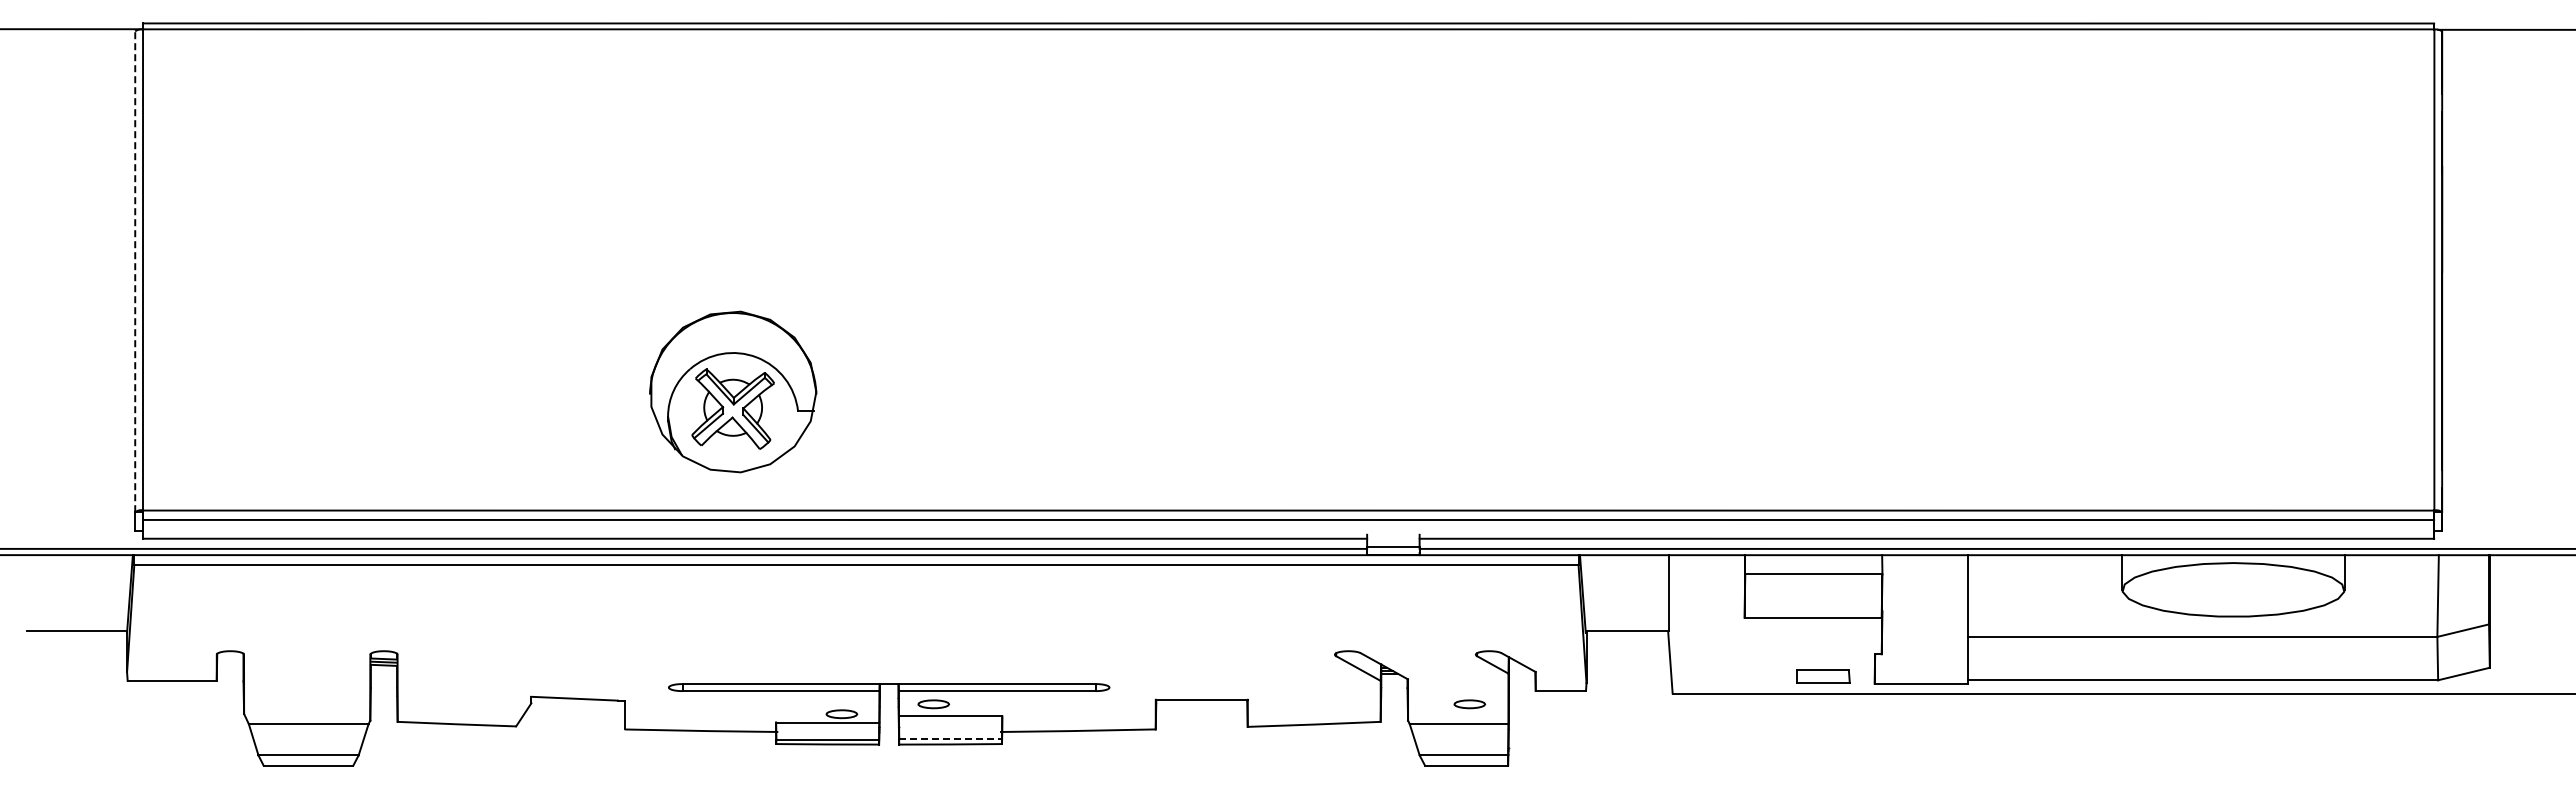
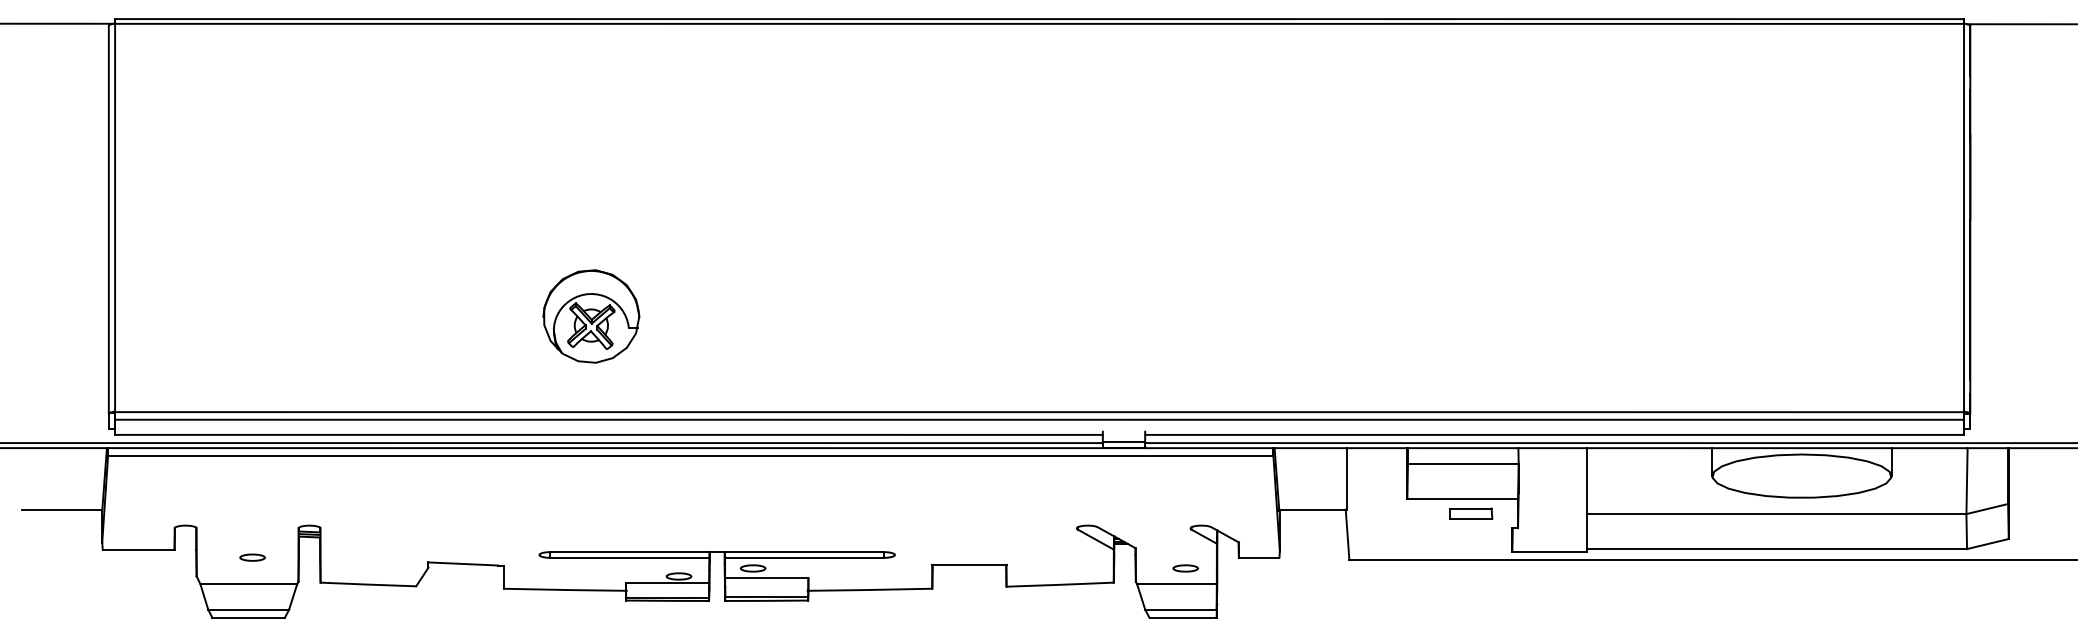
line: (135, 271) -> (109, 219), dashed -> solid
part: (733, 391) -> (591, 316), size x0.71
part: (1823, 676) -> (1471, 513), moved
part: (313, 690) -> (252, 557), added
line: (951, 739) -> (767, 596), dashed -> solid

